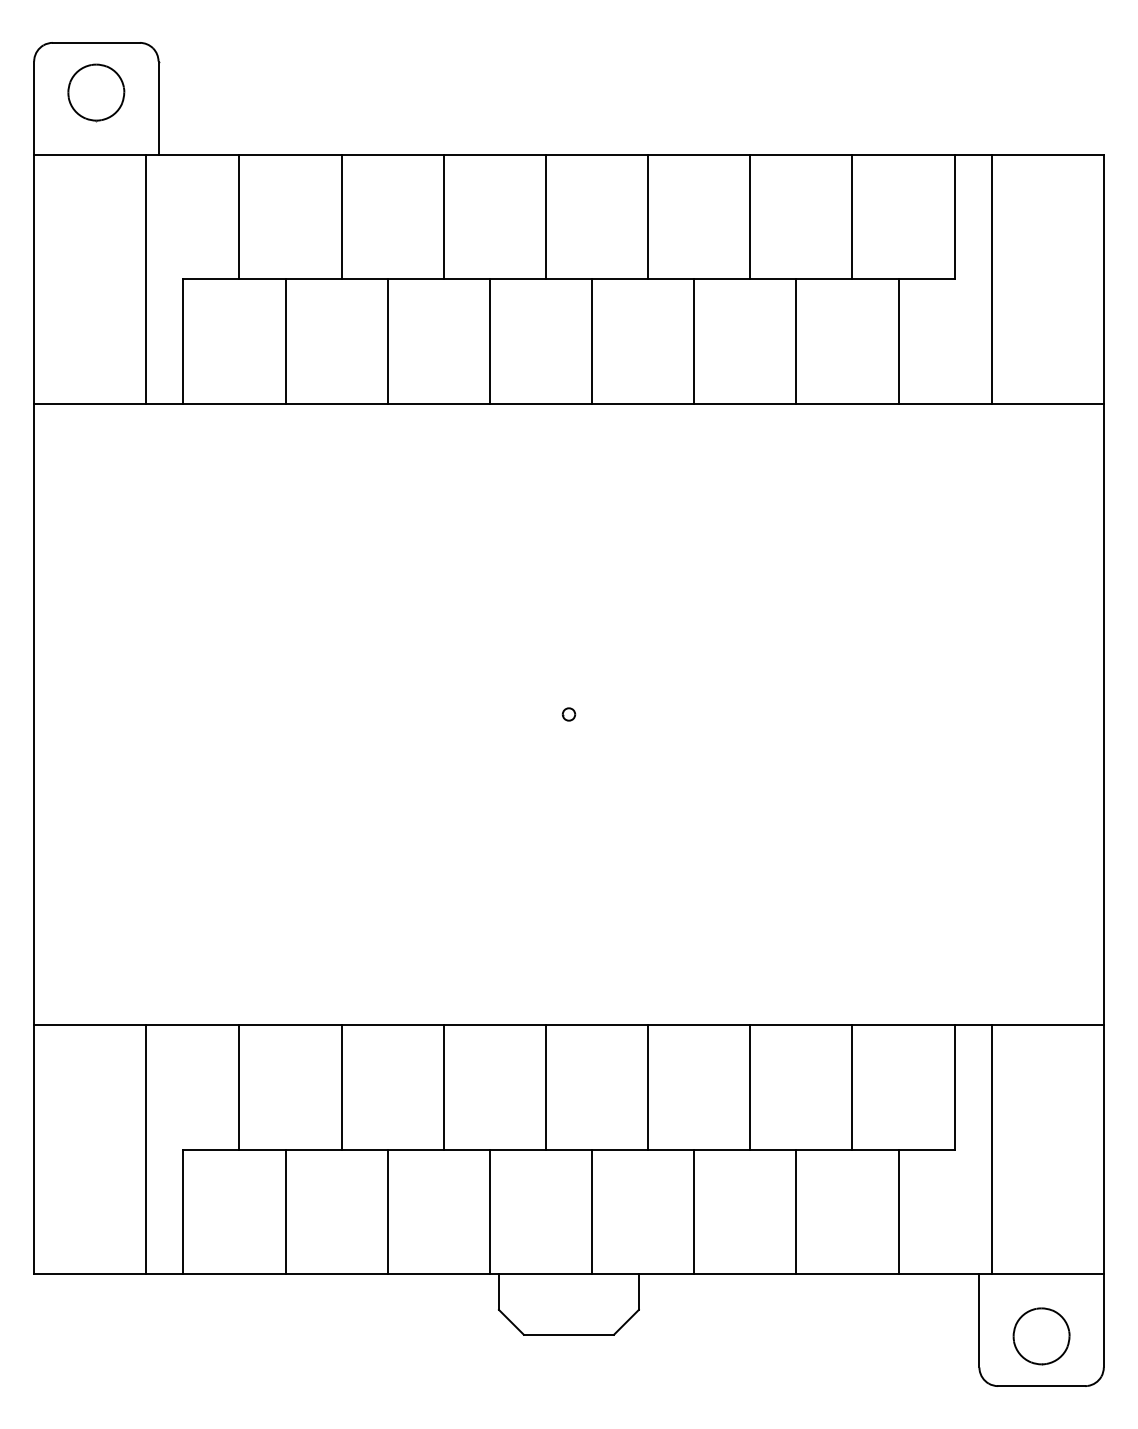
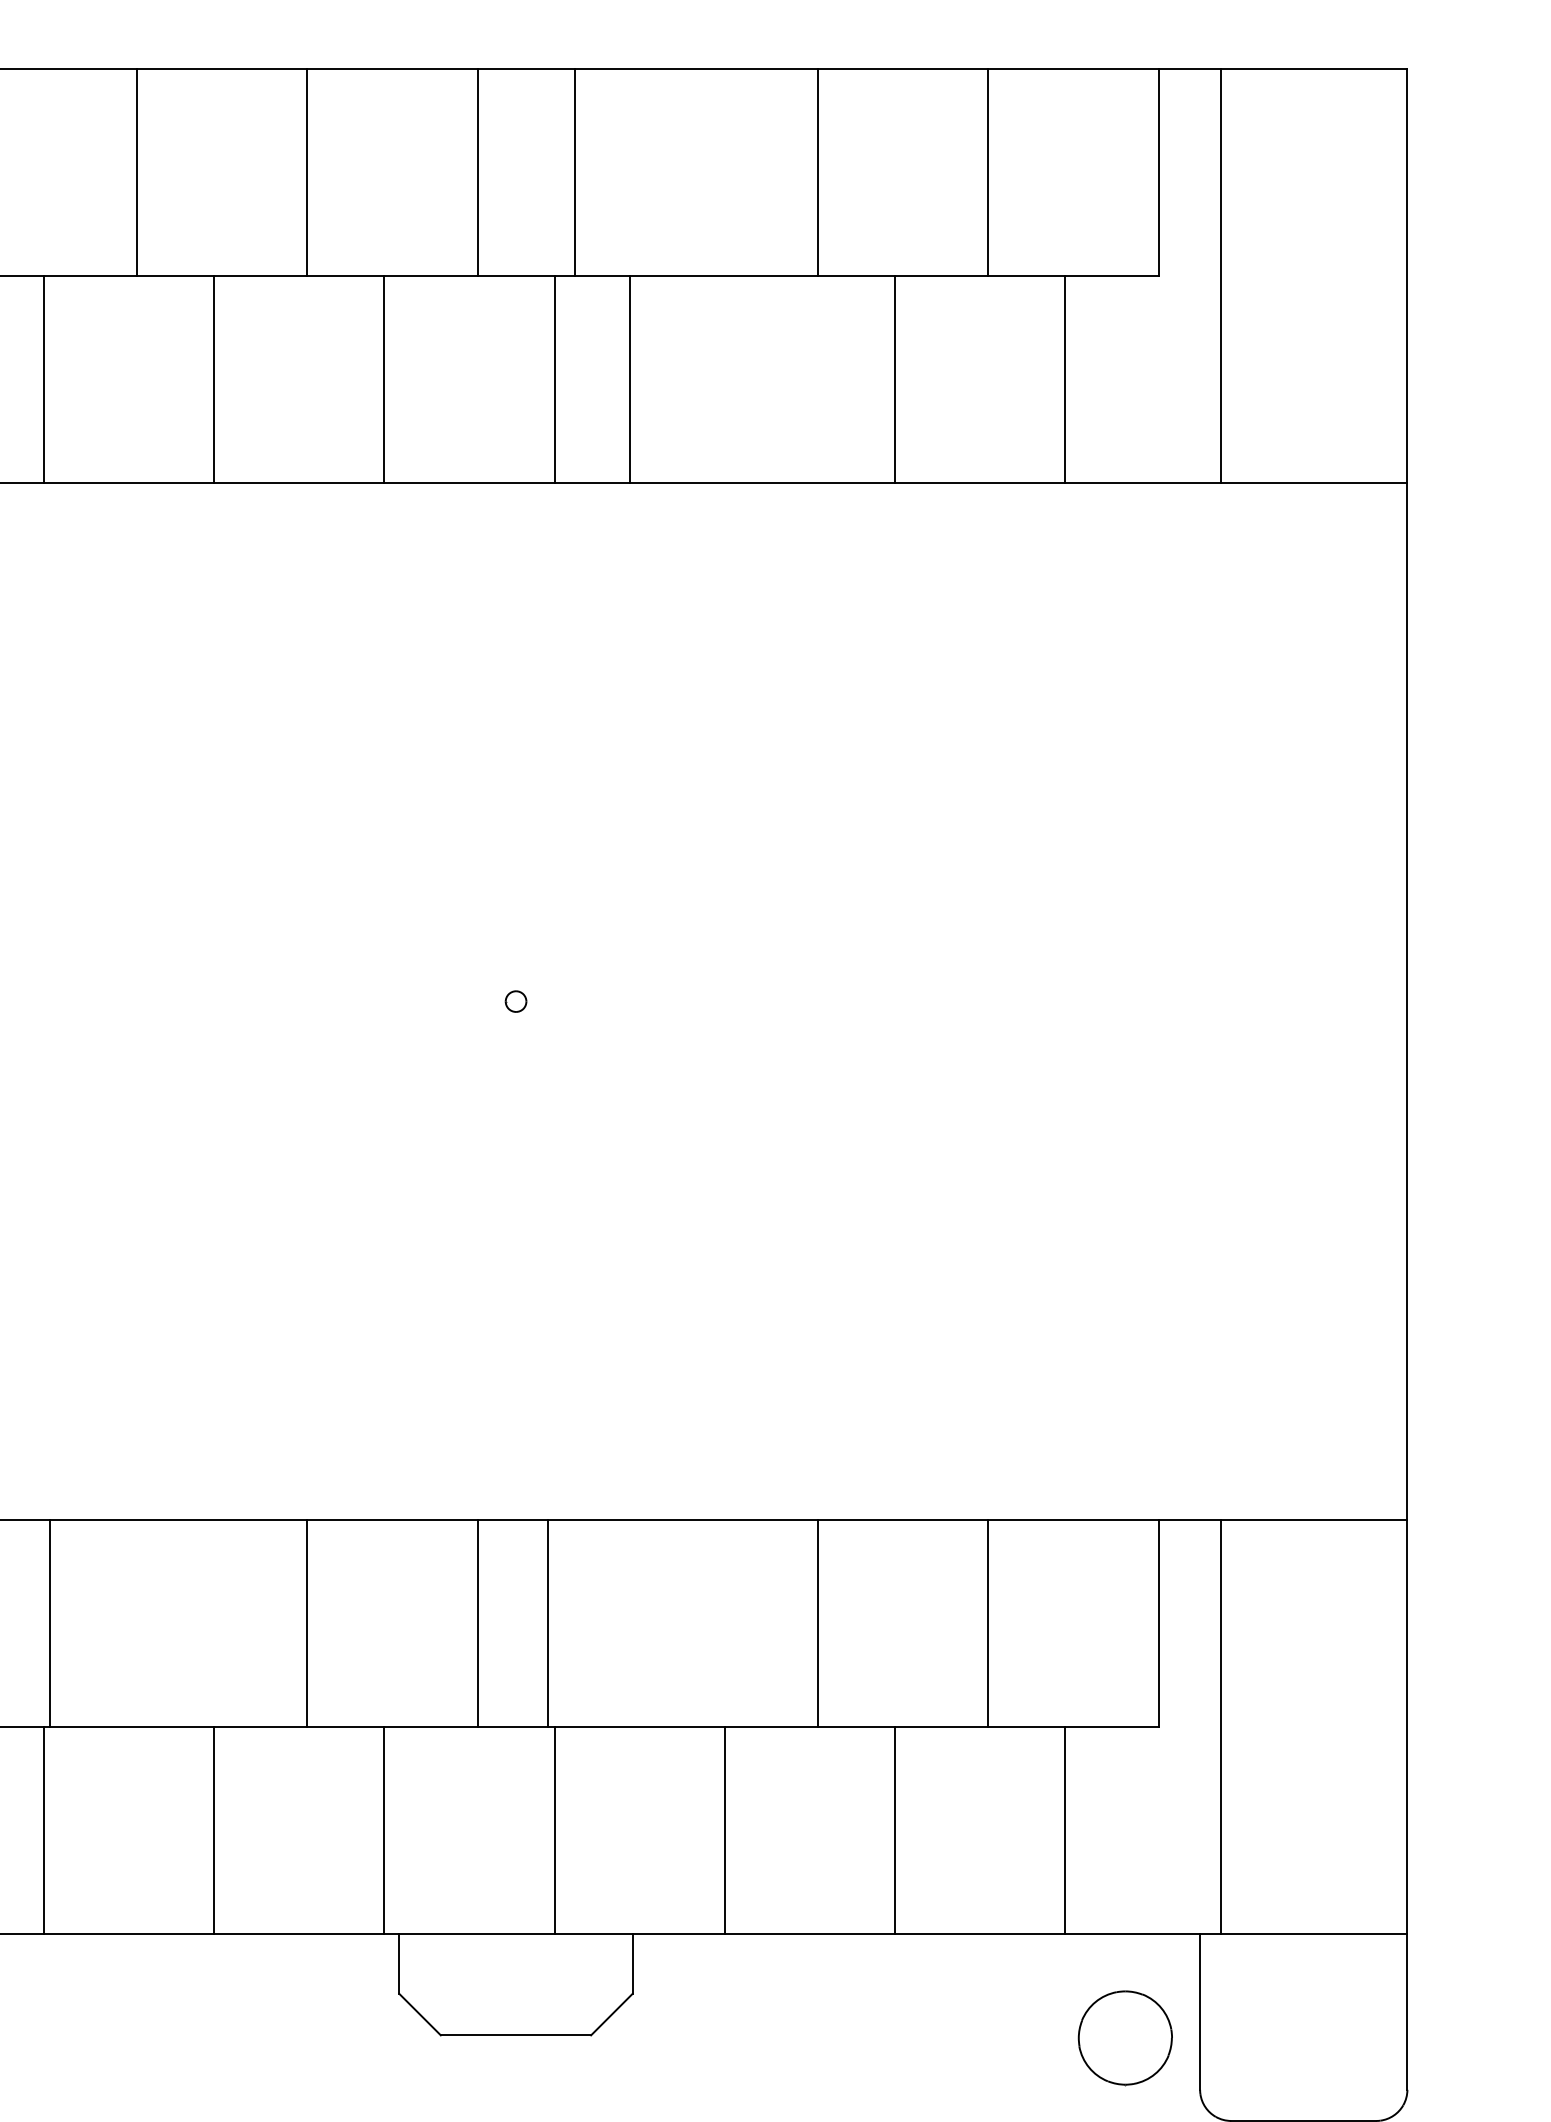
line: (648, 216) -> (575, 171), moved
line: (694, 341) -> (630, 379), moved
line: (341, 1087) -> (50, 1623), moved
line: (648, 1087) -> (548, 1623), moved
part: (1041, 1336) -> (1125, 2038), moved

